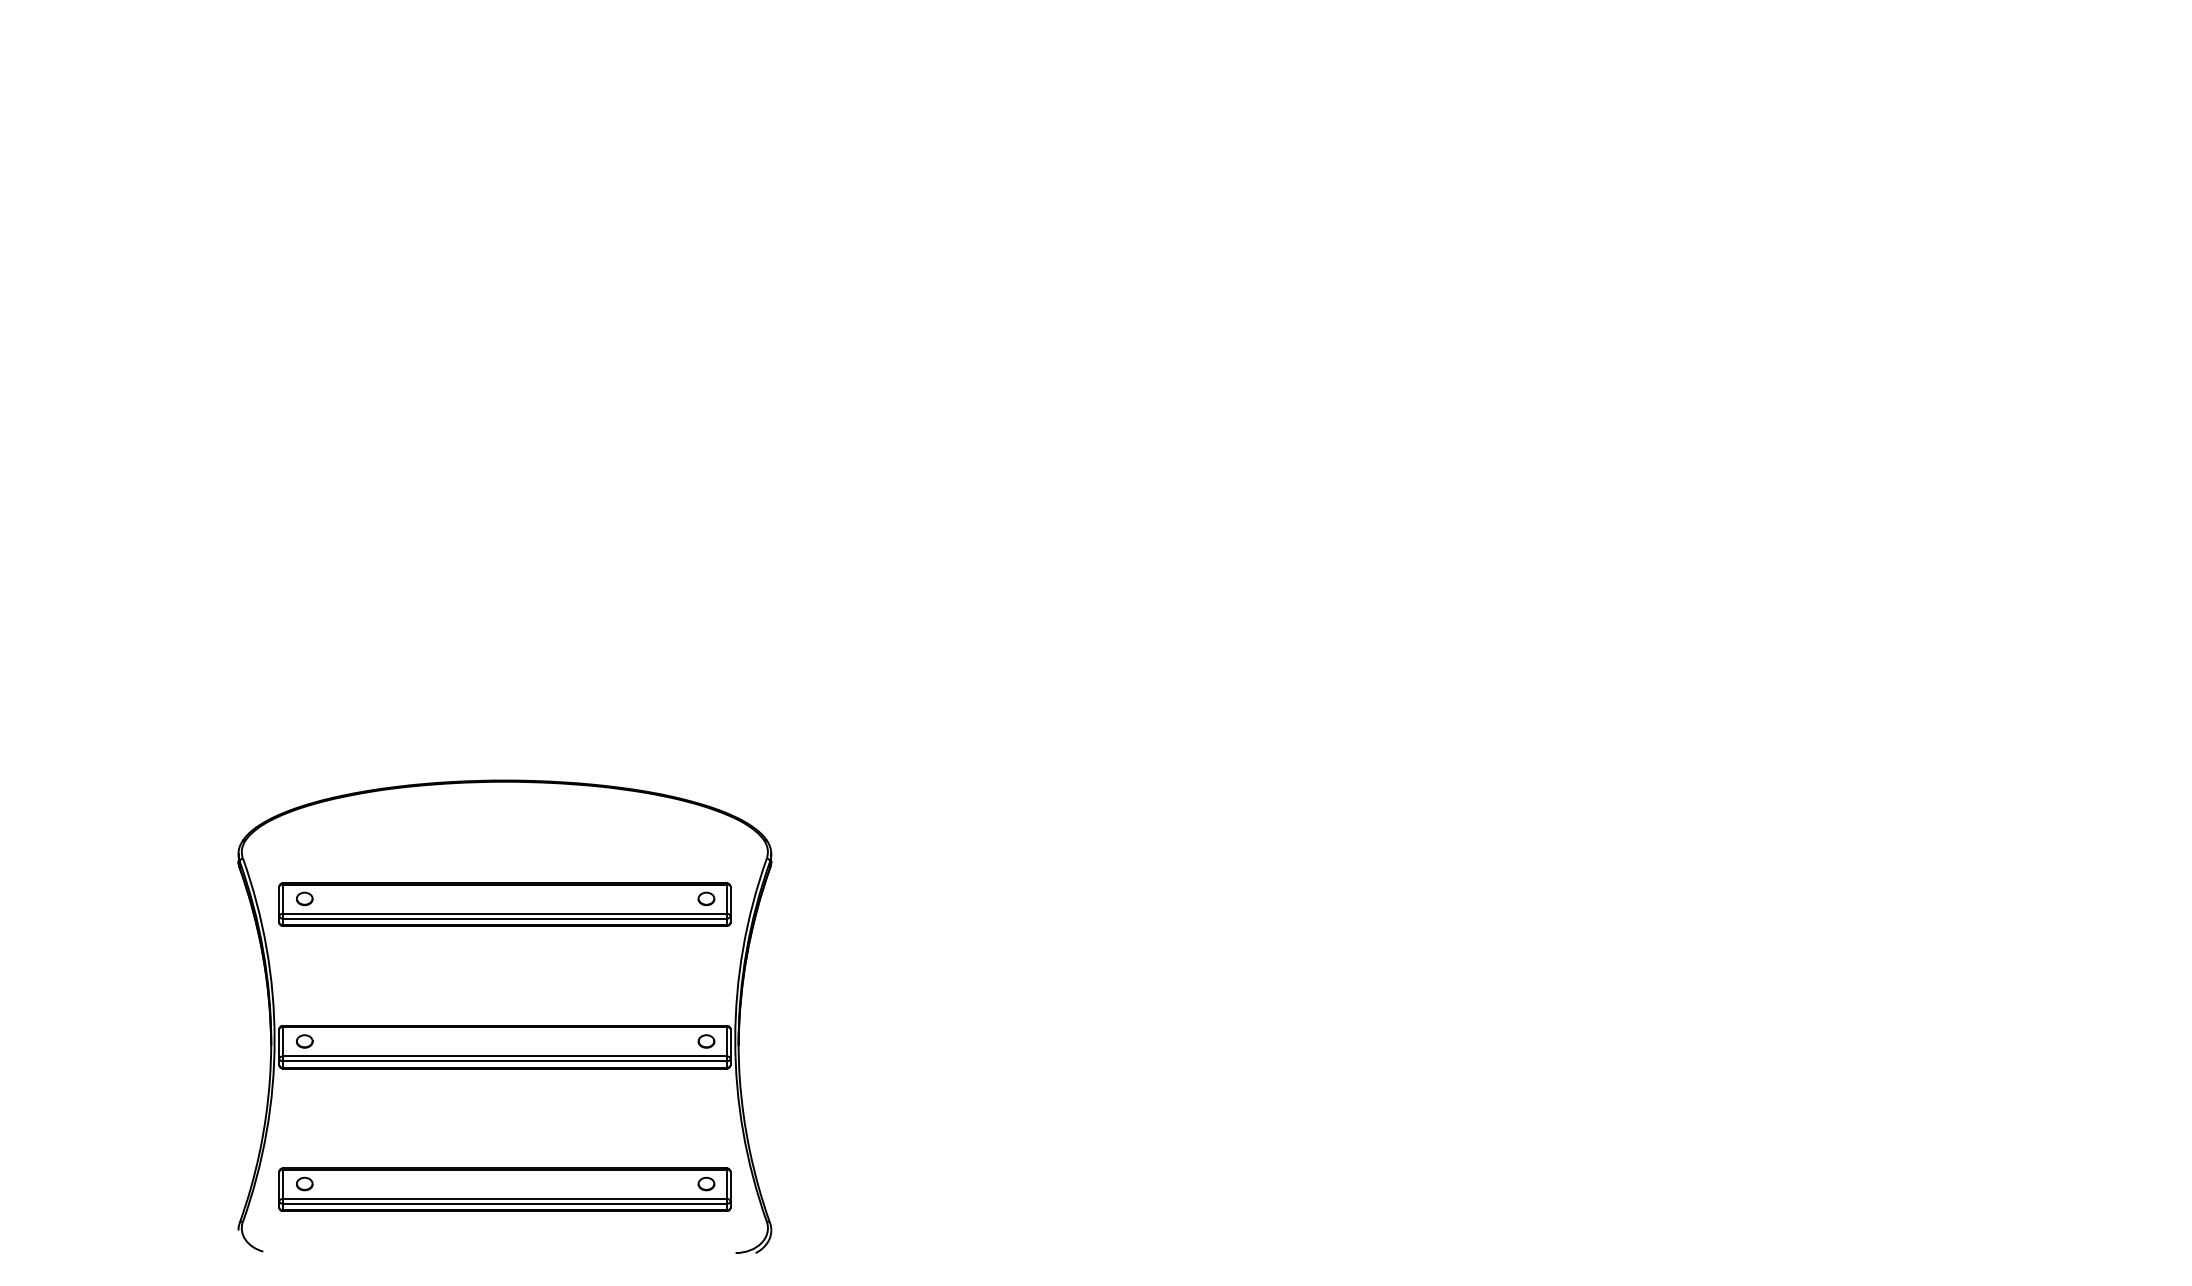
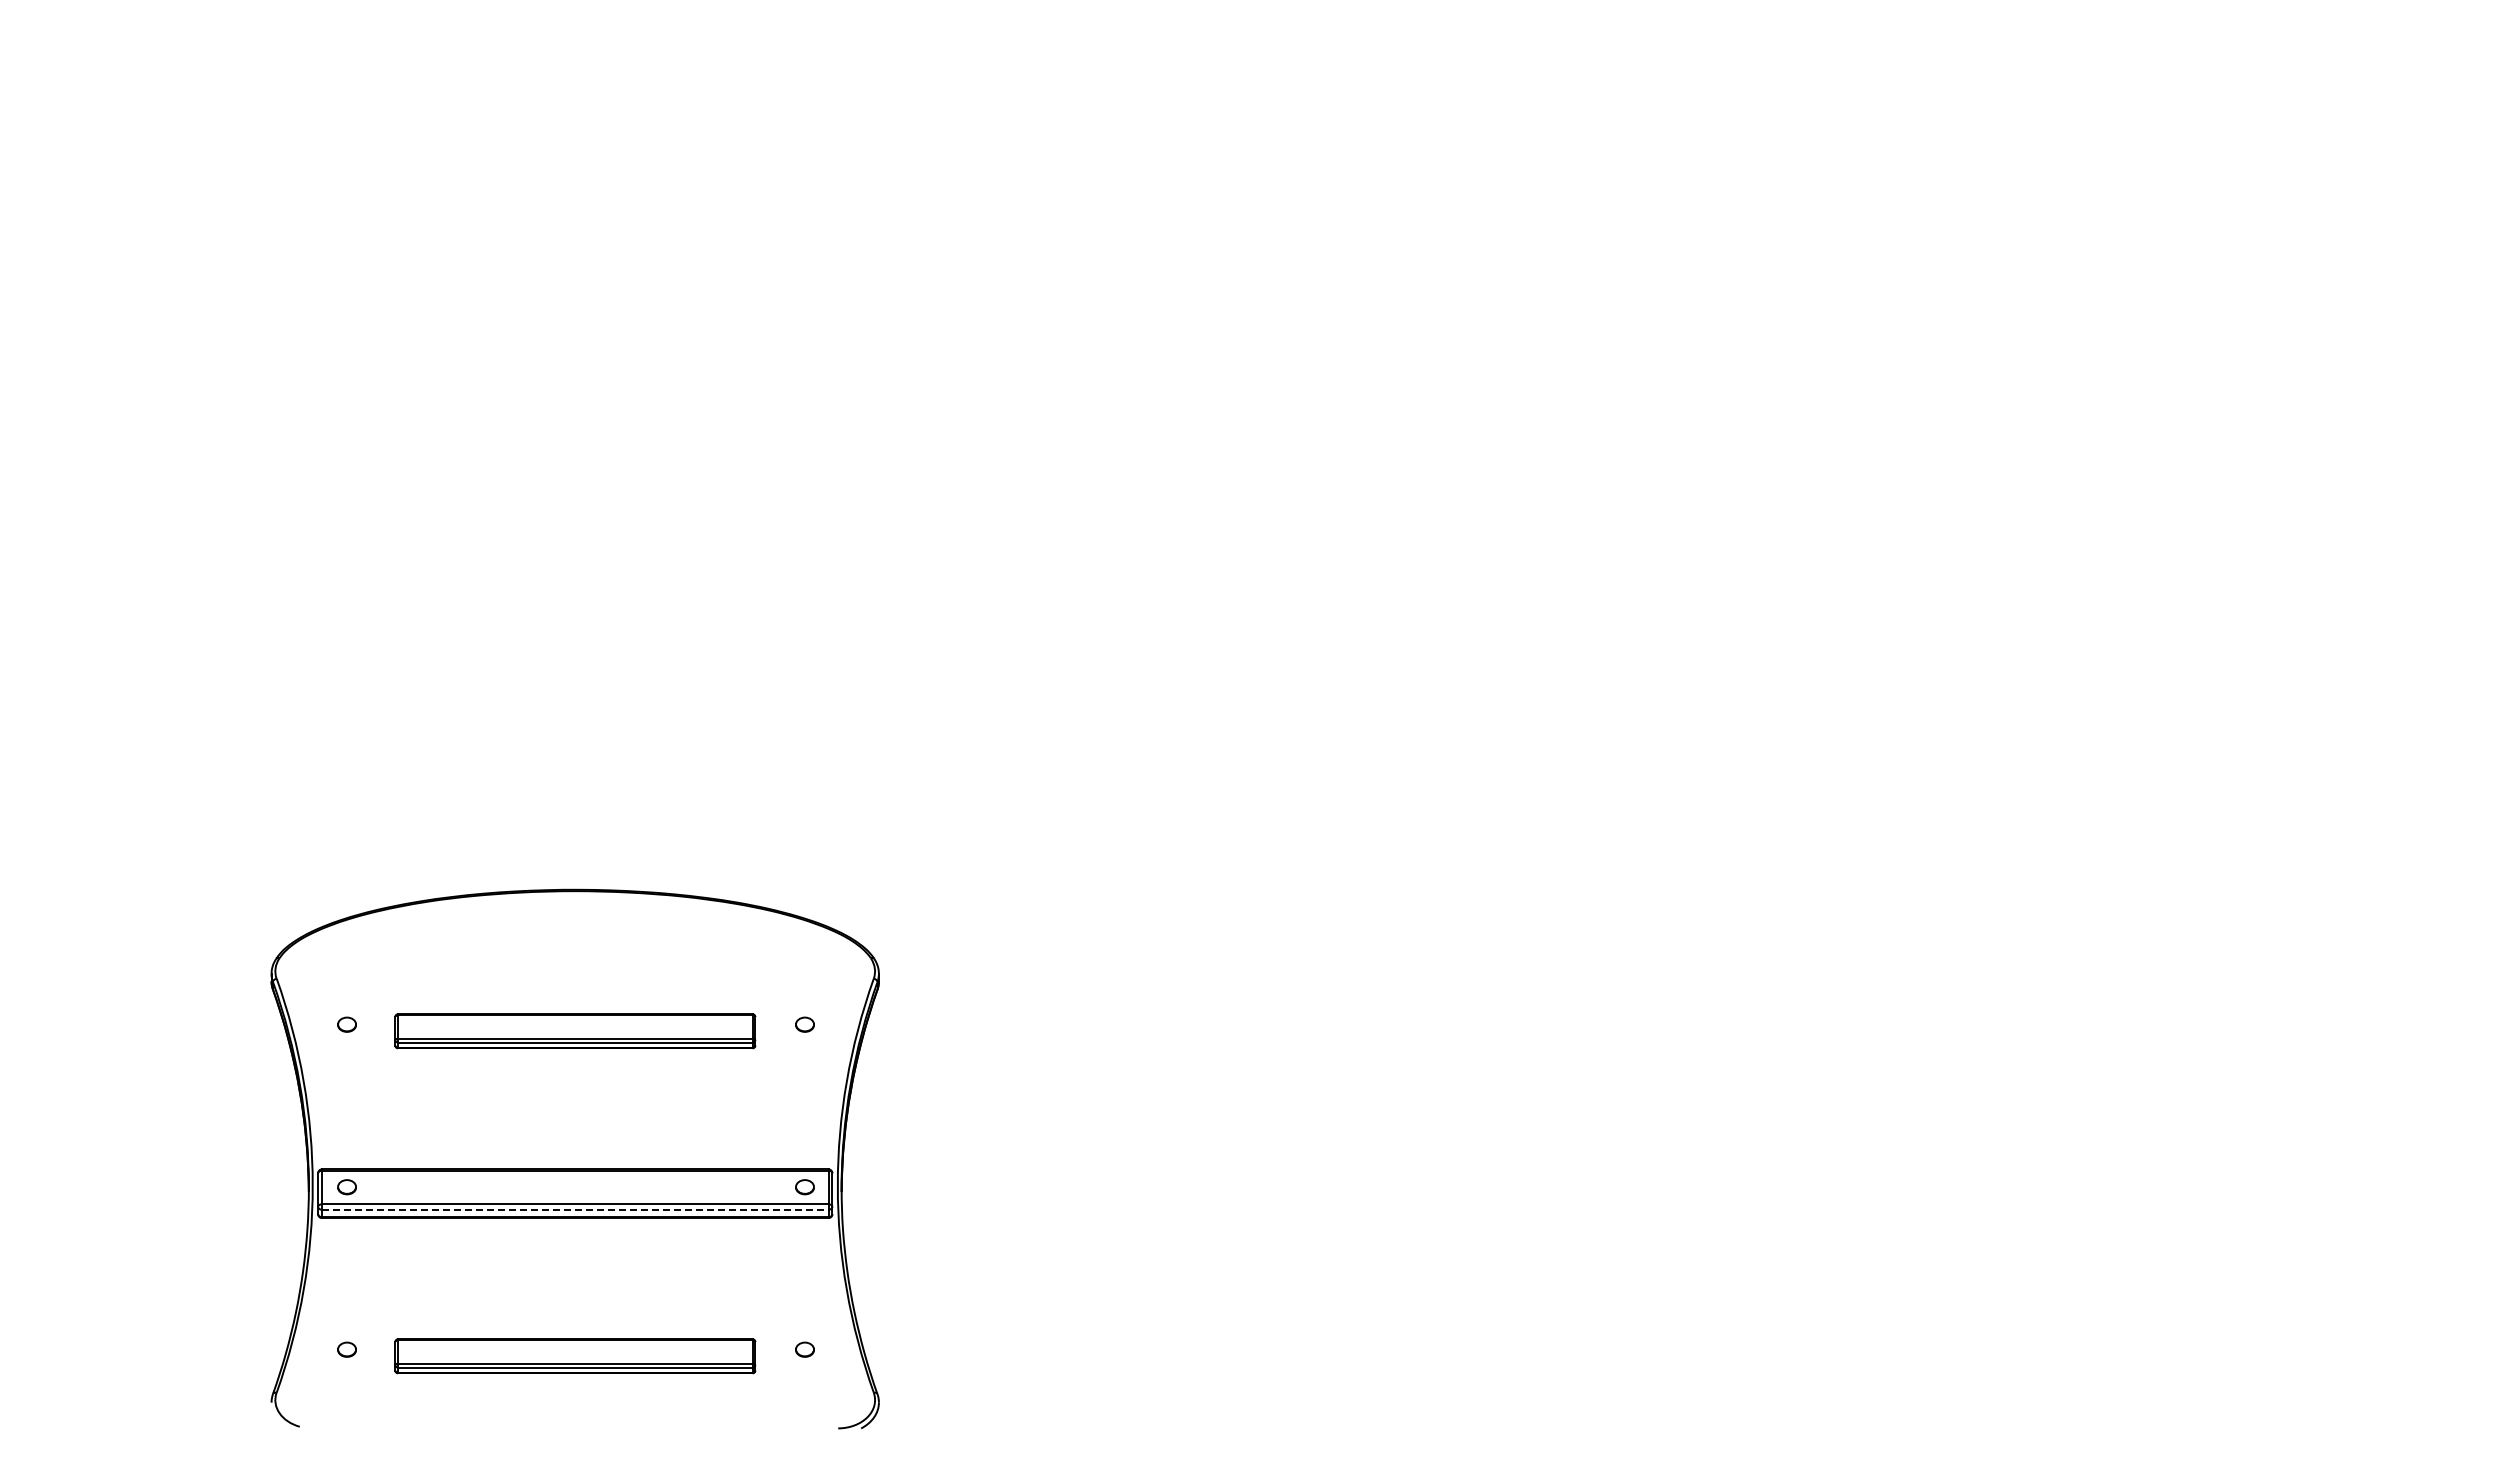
part: (505, 904) -> (575, 1031), size x0.7
line: (505, 1061) -> (575, 1209), solid -> dashed
part: (505, 1189) -> (575, 1356), size x0.7

